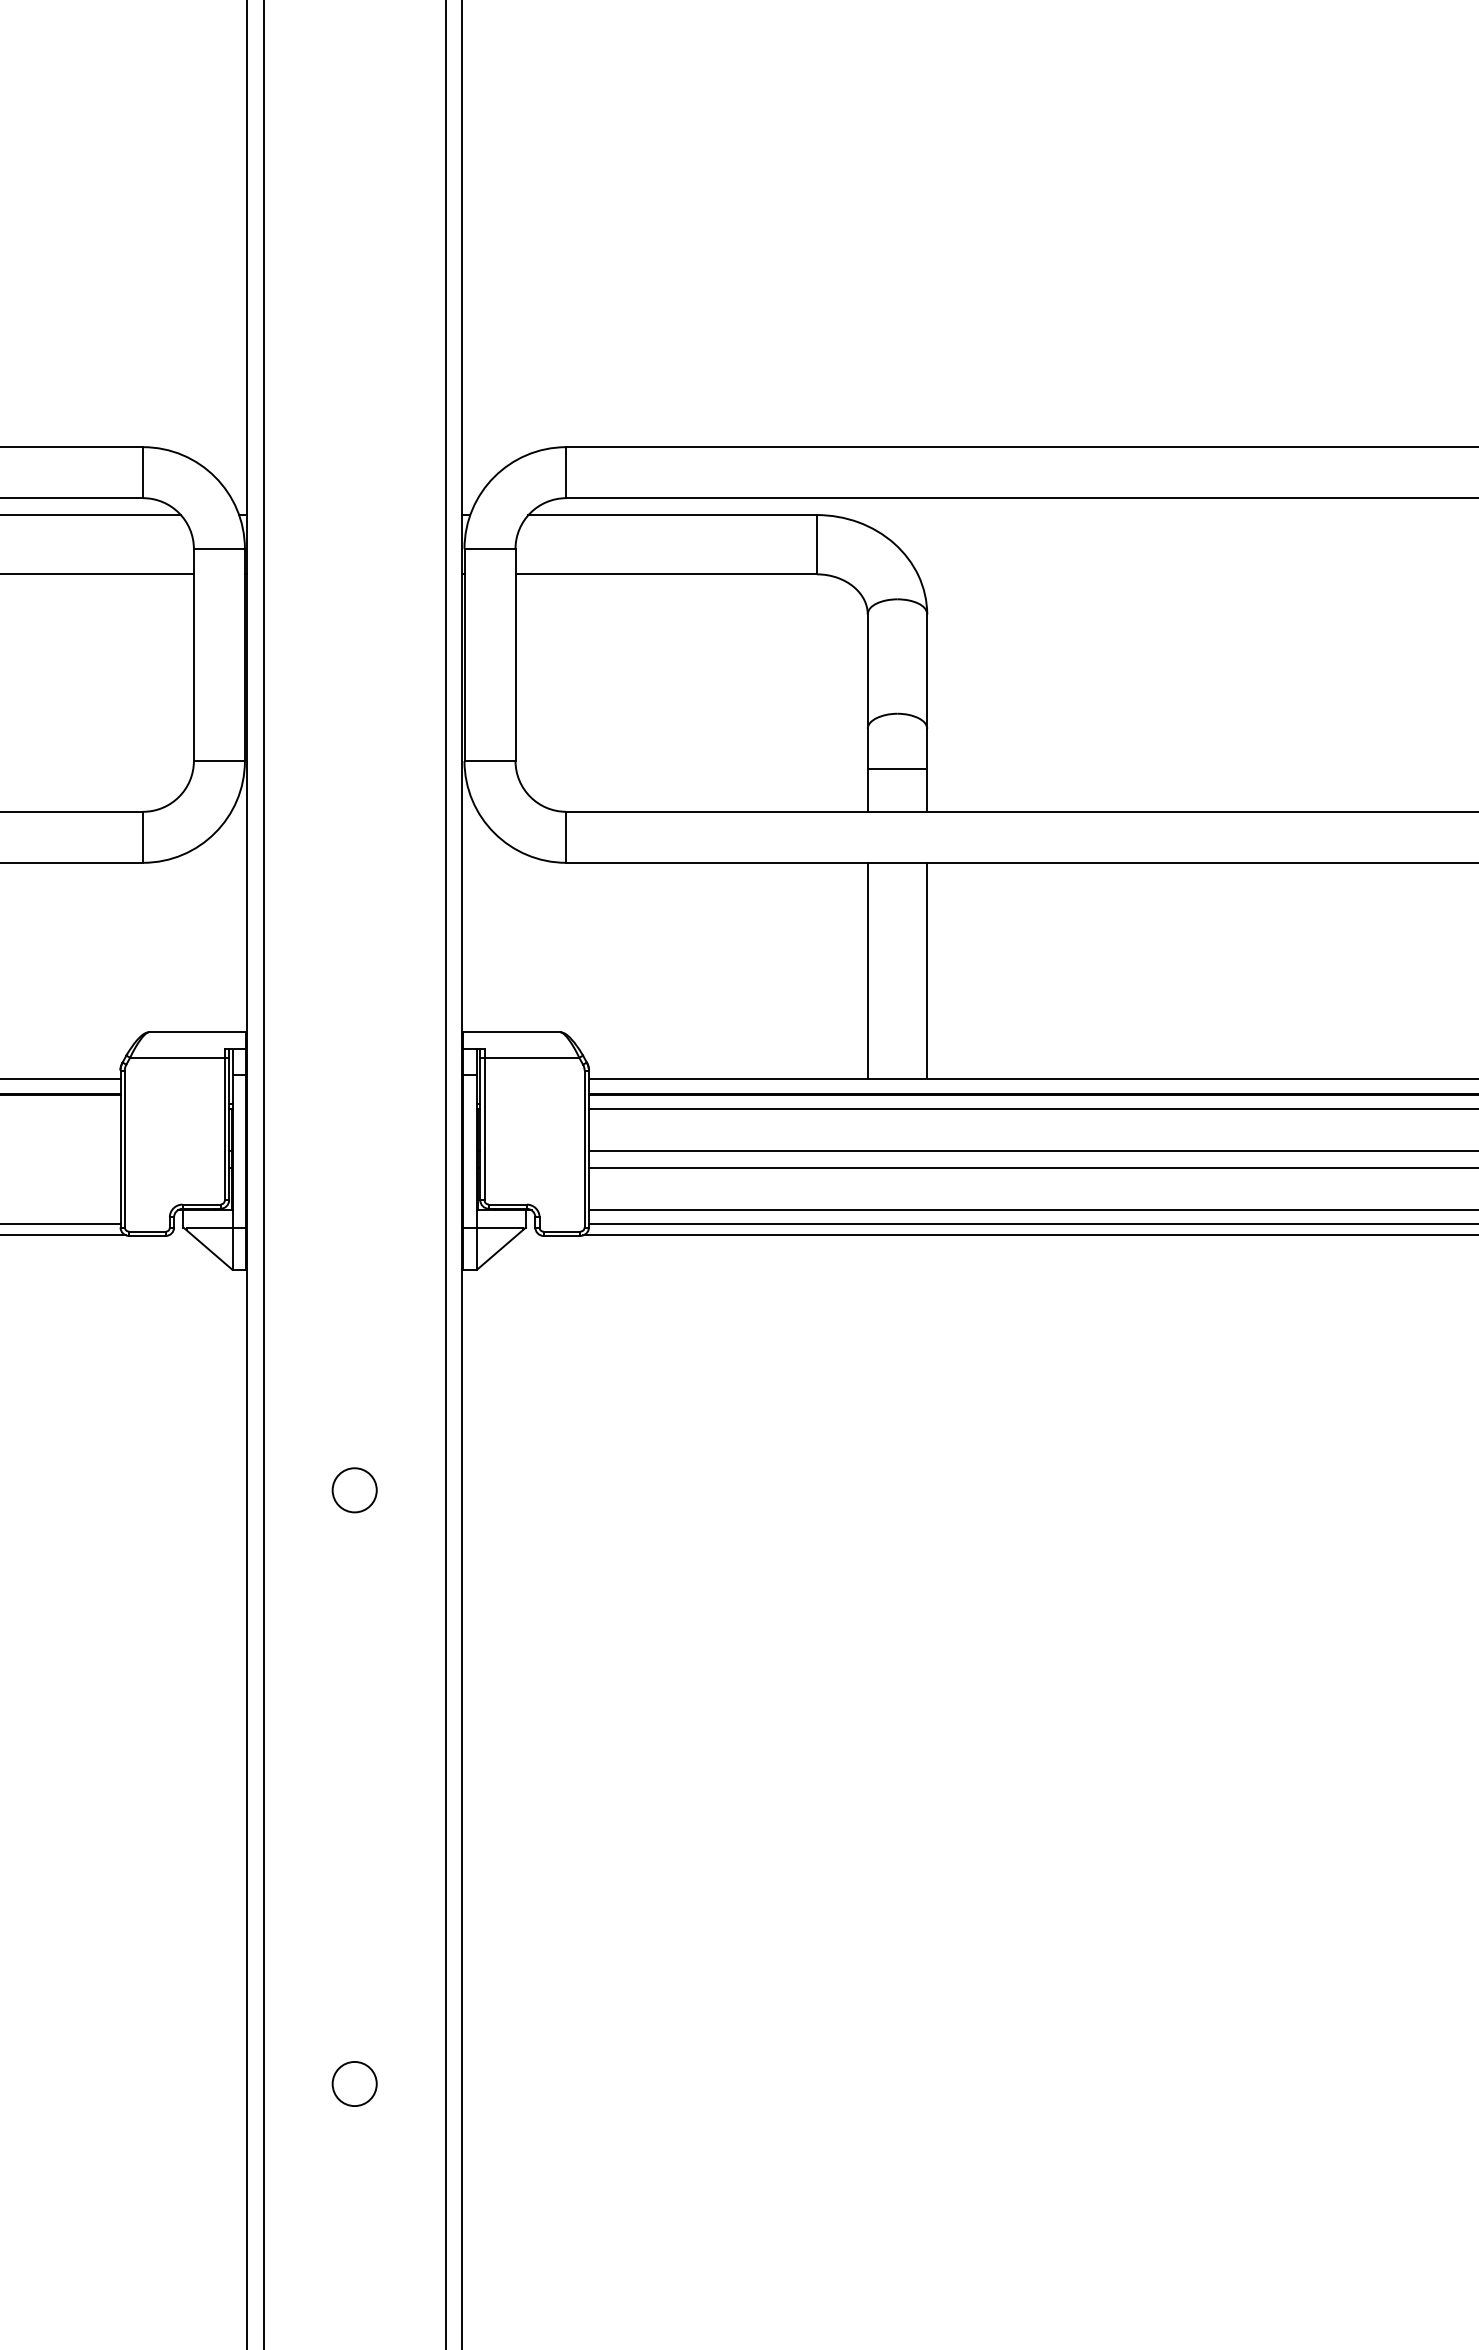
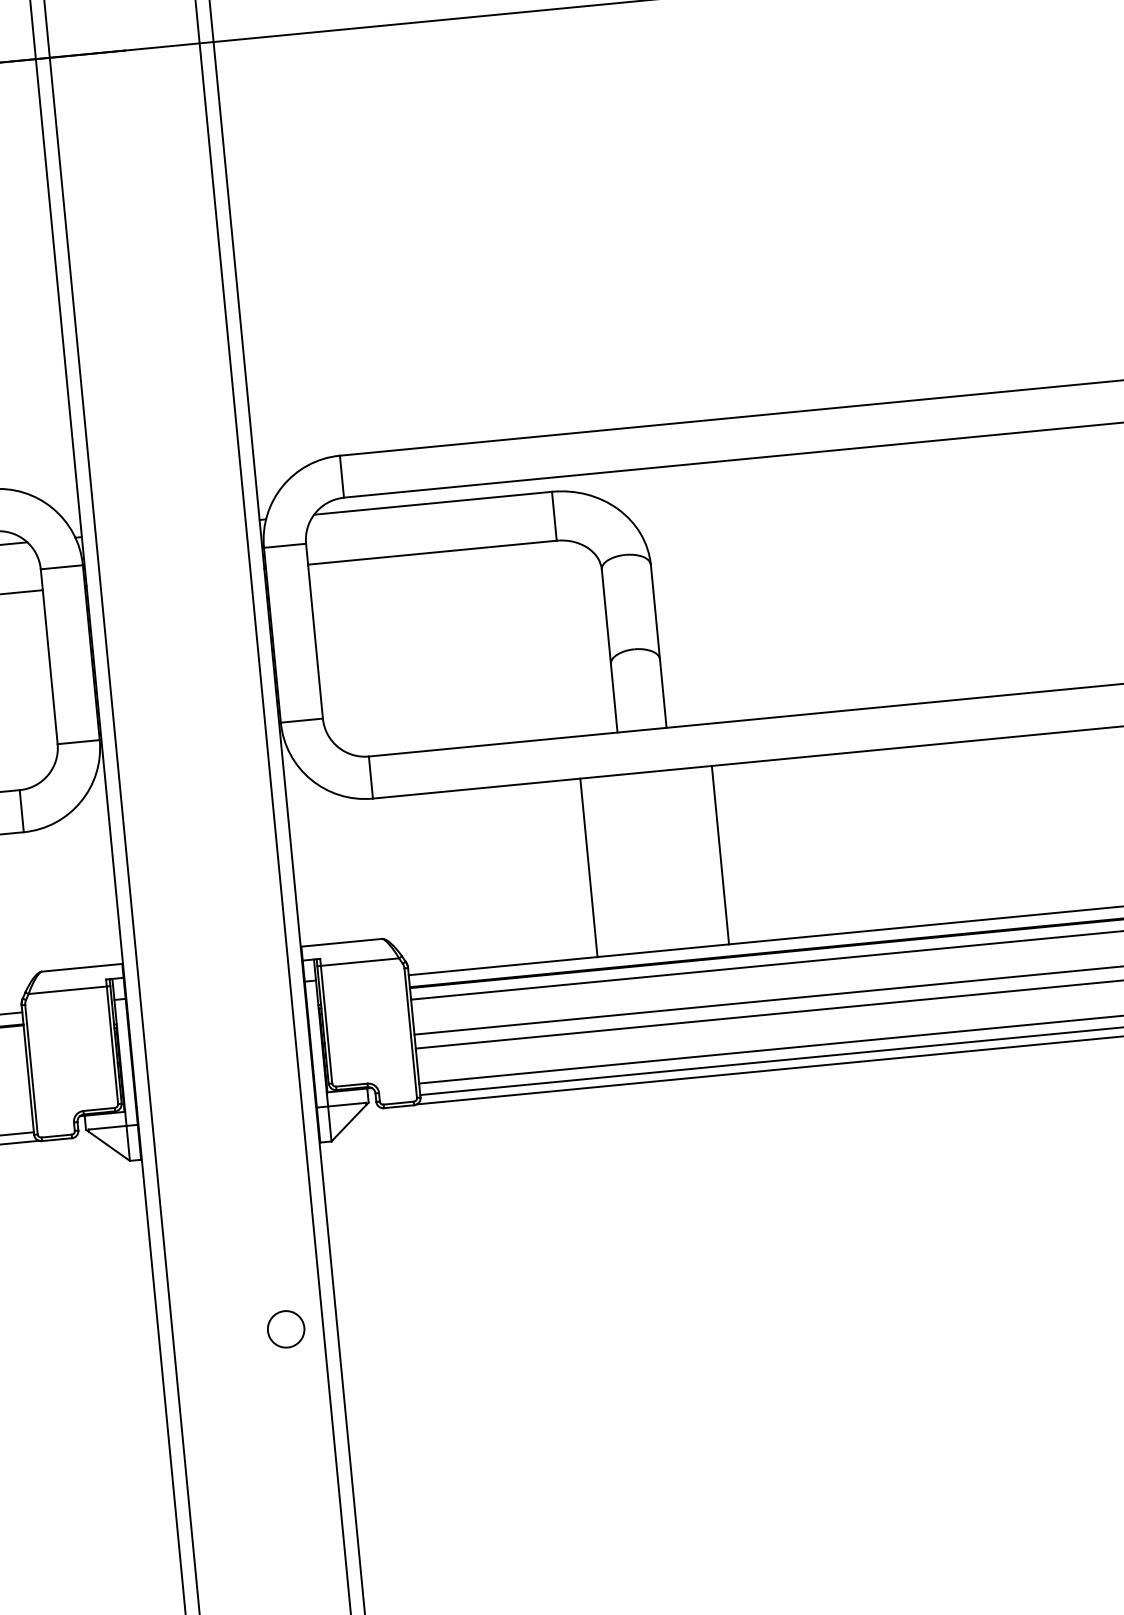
line: (897, 769) -> (638, 695), removed
line: (867, 970) -> (588, 867), moved
line: (927, 970) -> (720, 854), moved
circle: (354, 1490) -> (285, 1329), moved

